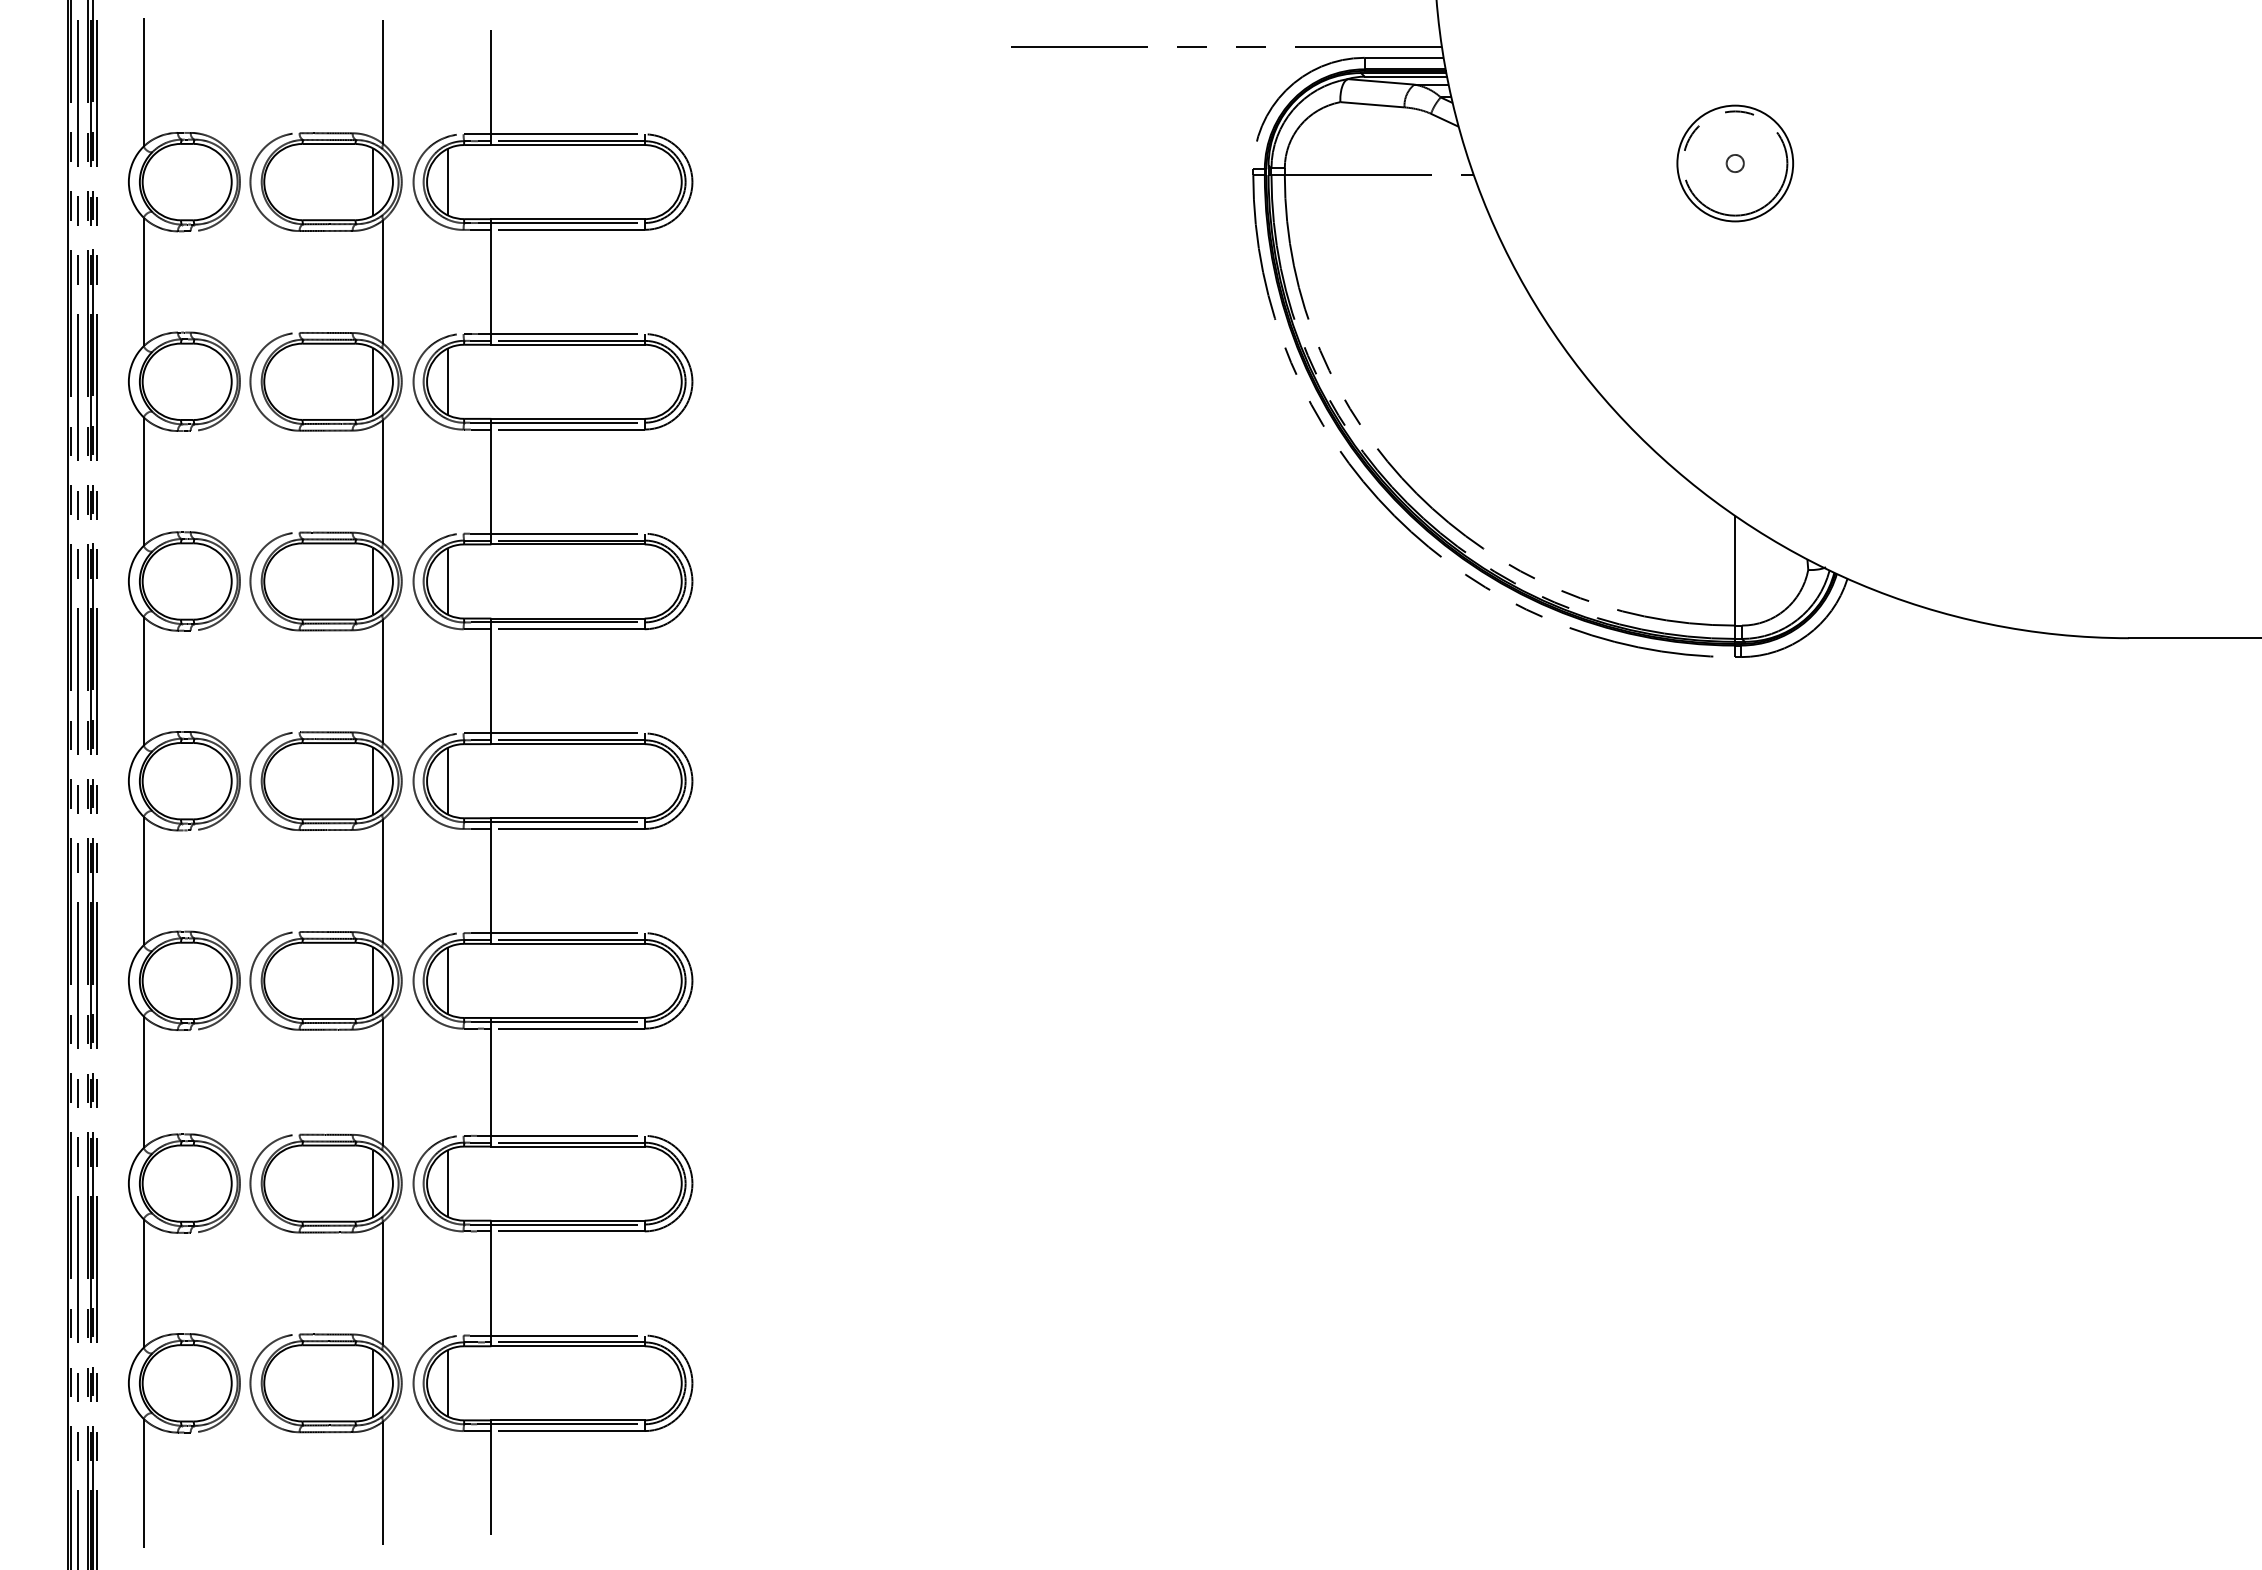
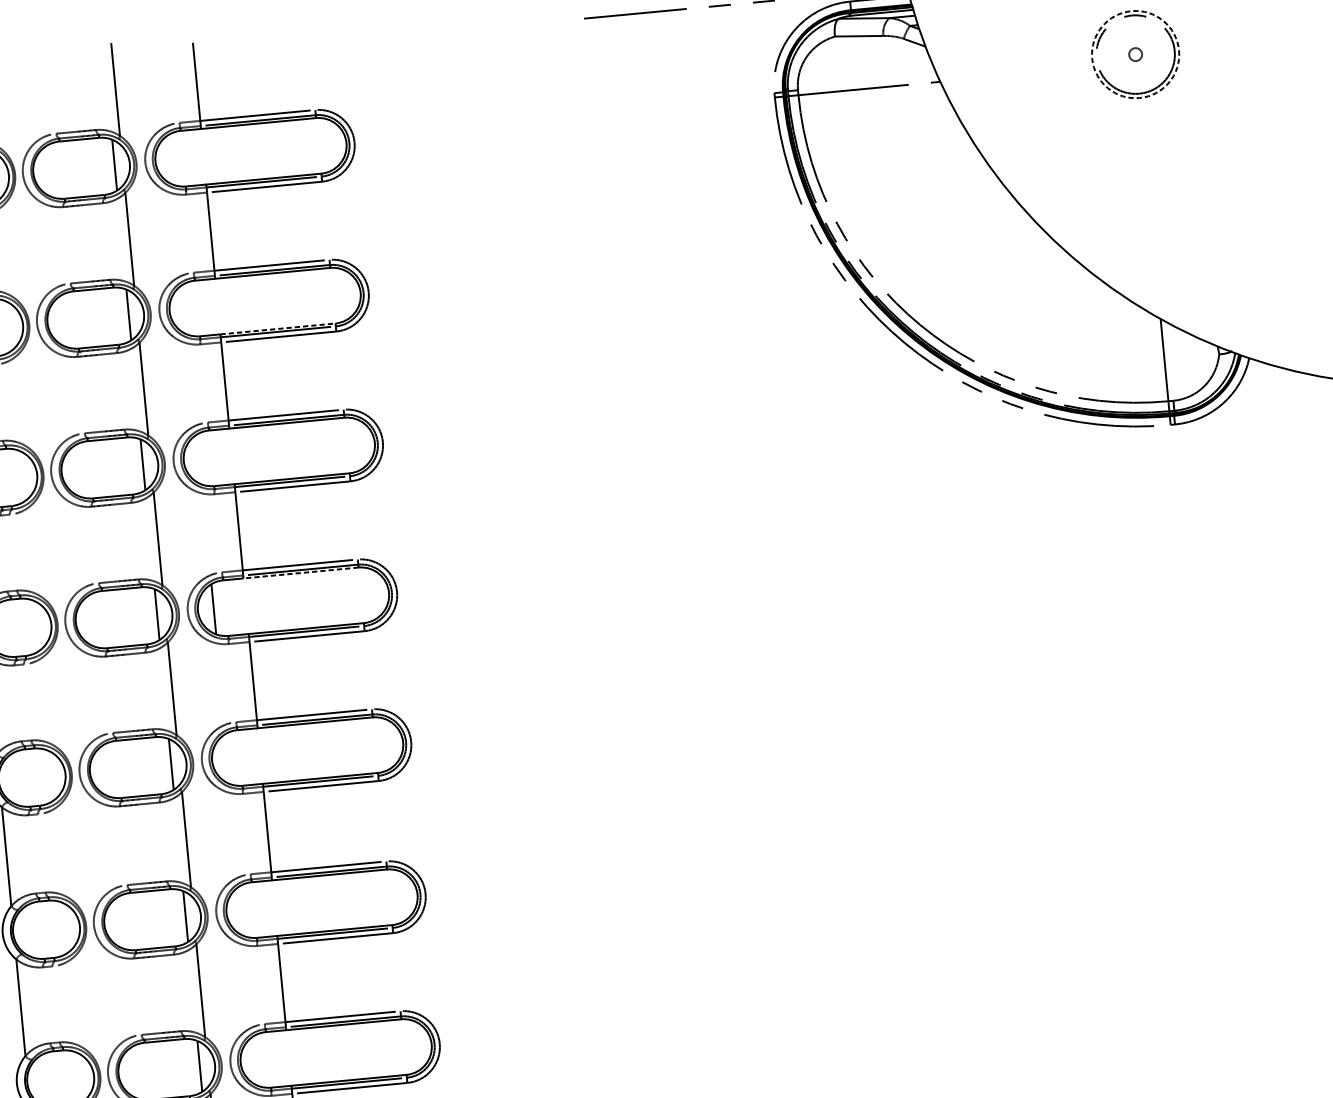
circle: (1735, 163) -> (1135, 54), solid -> dashed
line: (448, 182) -> (171, 160), removed
line: (448, 381) -> (185, 309), removed
line: (568, 418) -> (278, 328), solid -> dashed
line: (448, 581) -> (199, 459), removed
line: (568, 744) -> (301, 573), solid -> dashed
line: (448, 980) -> (228, 758), removed
line: (448, 1183) -> (242, 911), removed
line: (448, 1383) -> (256, 1061), removed

